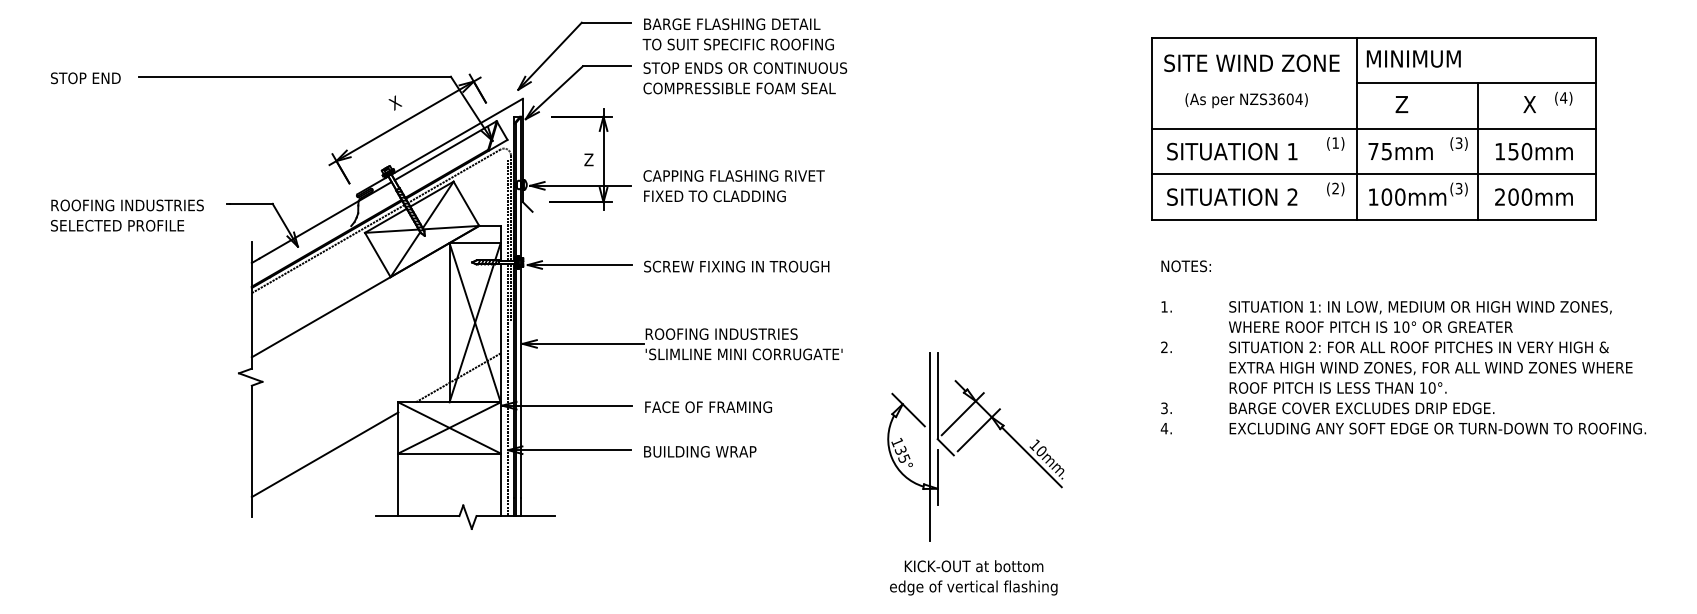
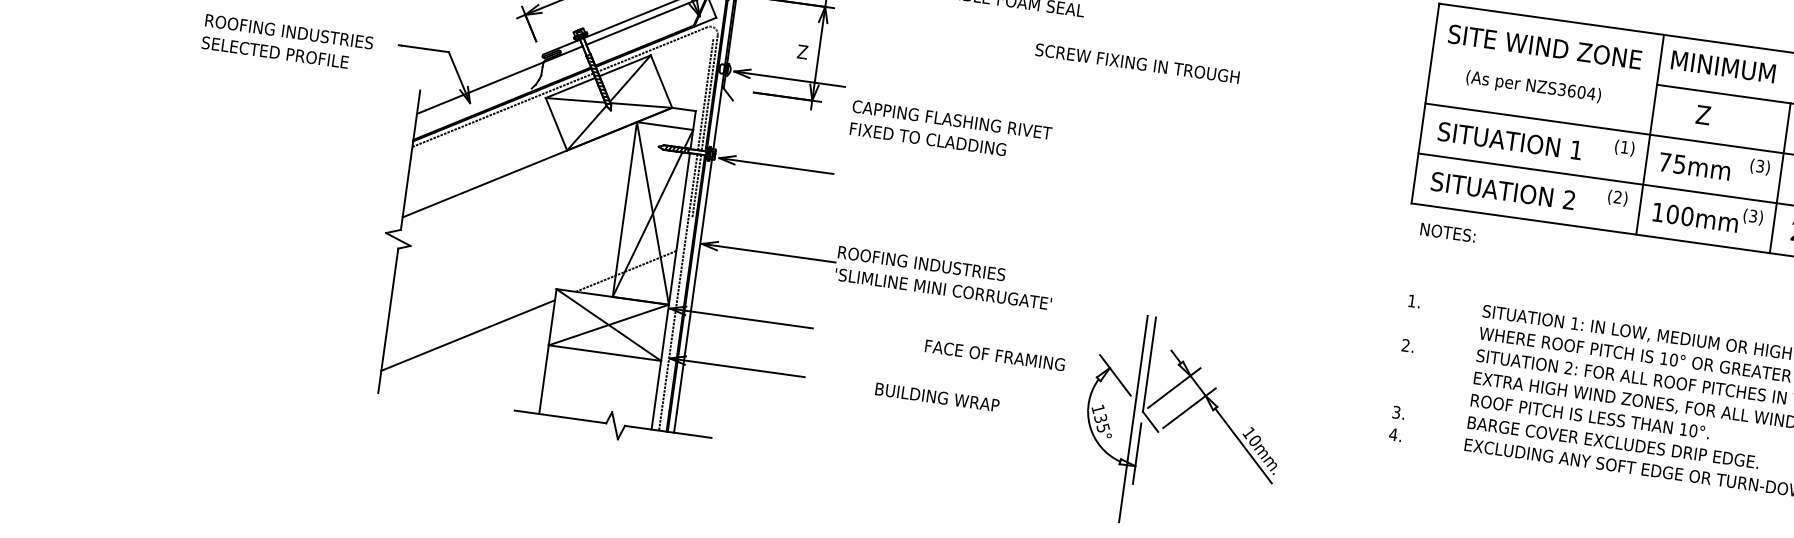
text: (733, 186) -> (950, 131), moved
text: (736, 266) -> (1137, 63), moved
text: (1185, 266) -> (1447, 232), moved
text: (708, 406) -> (995, 354), moved
text: (700, 451) -> (937, 397), moved

